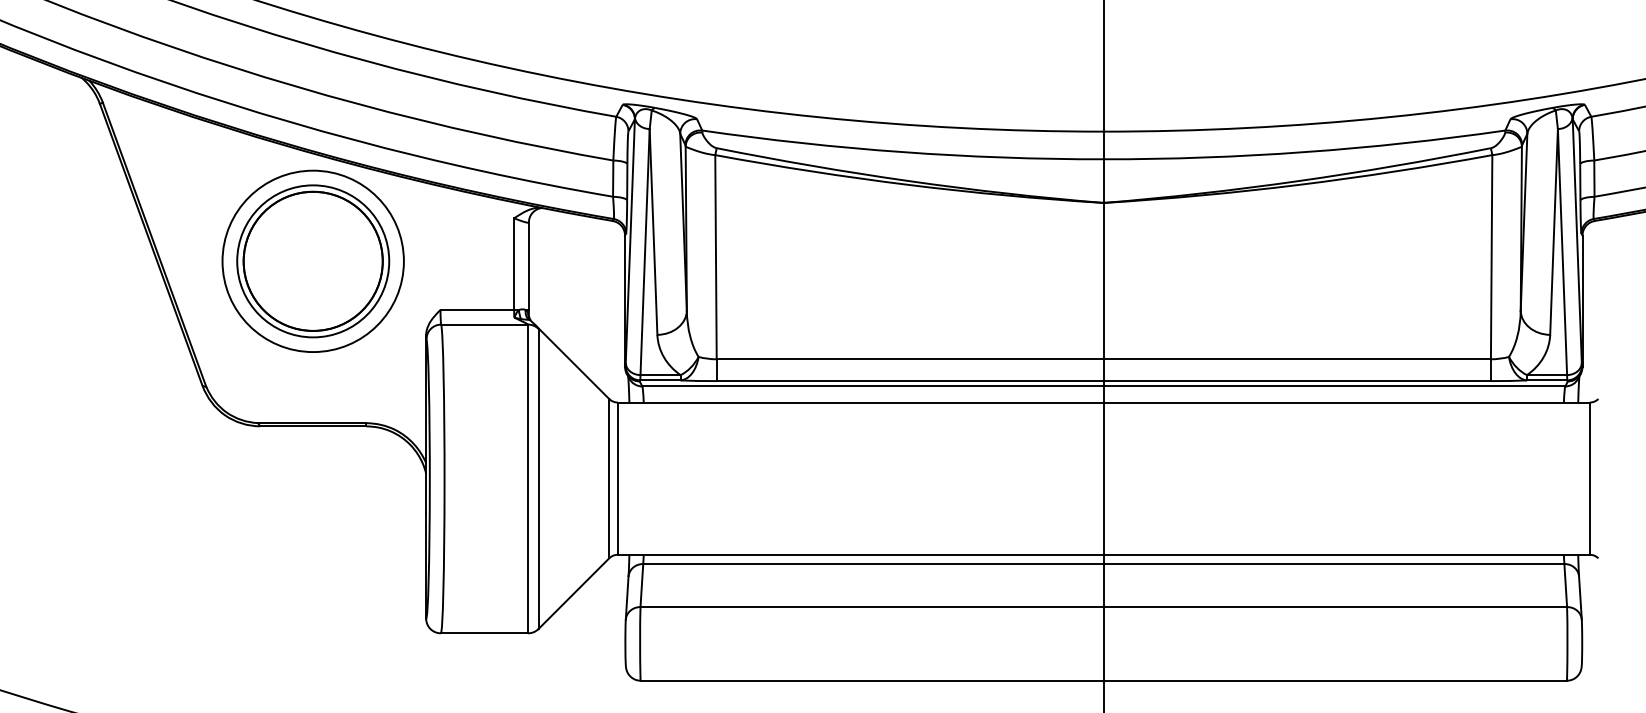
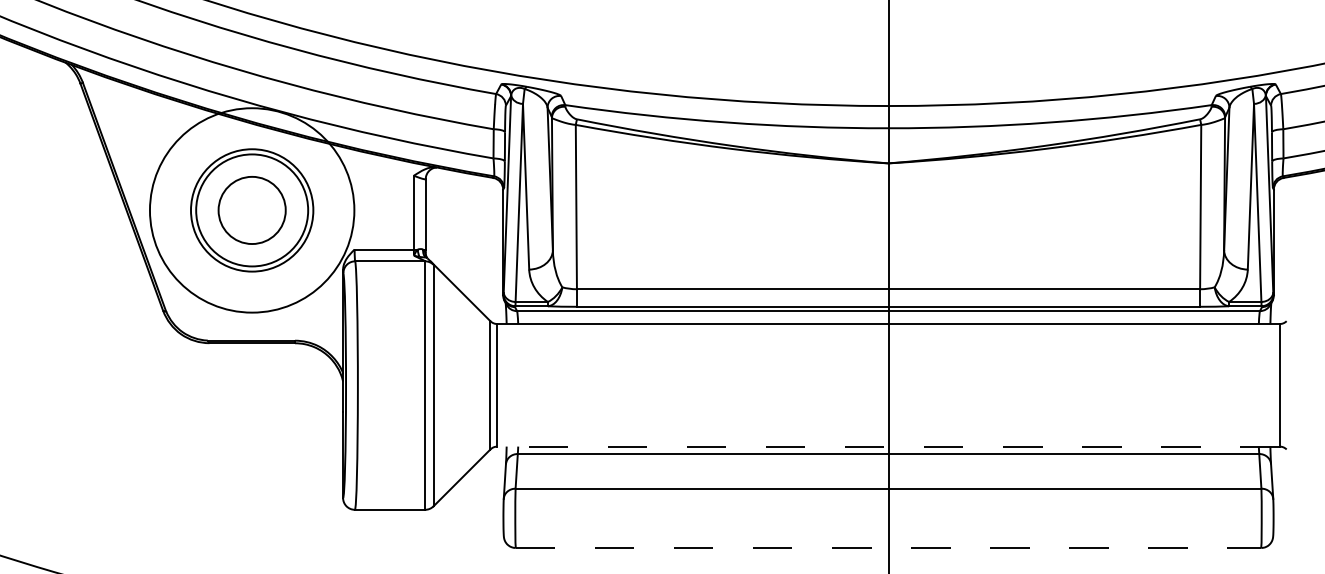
circle: (312, 260) -> (251, 209), size x0.6
circle: (312, 261) -> (251, 210), size x1.4
line: (1103, 554) -> (888, 446), solid -> dashed
line: (1104, 680) -> (889, 547), solid -> dashed

